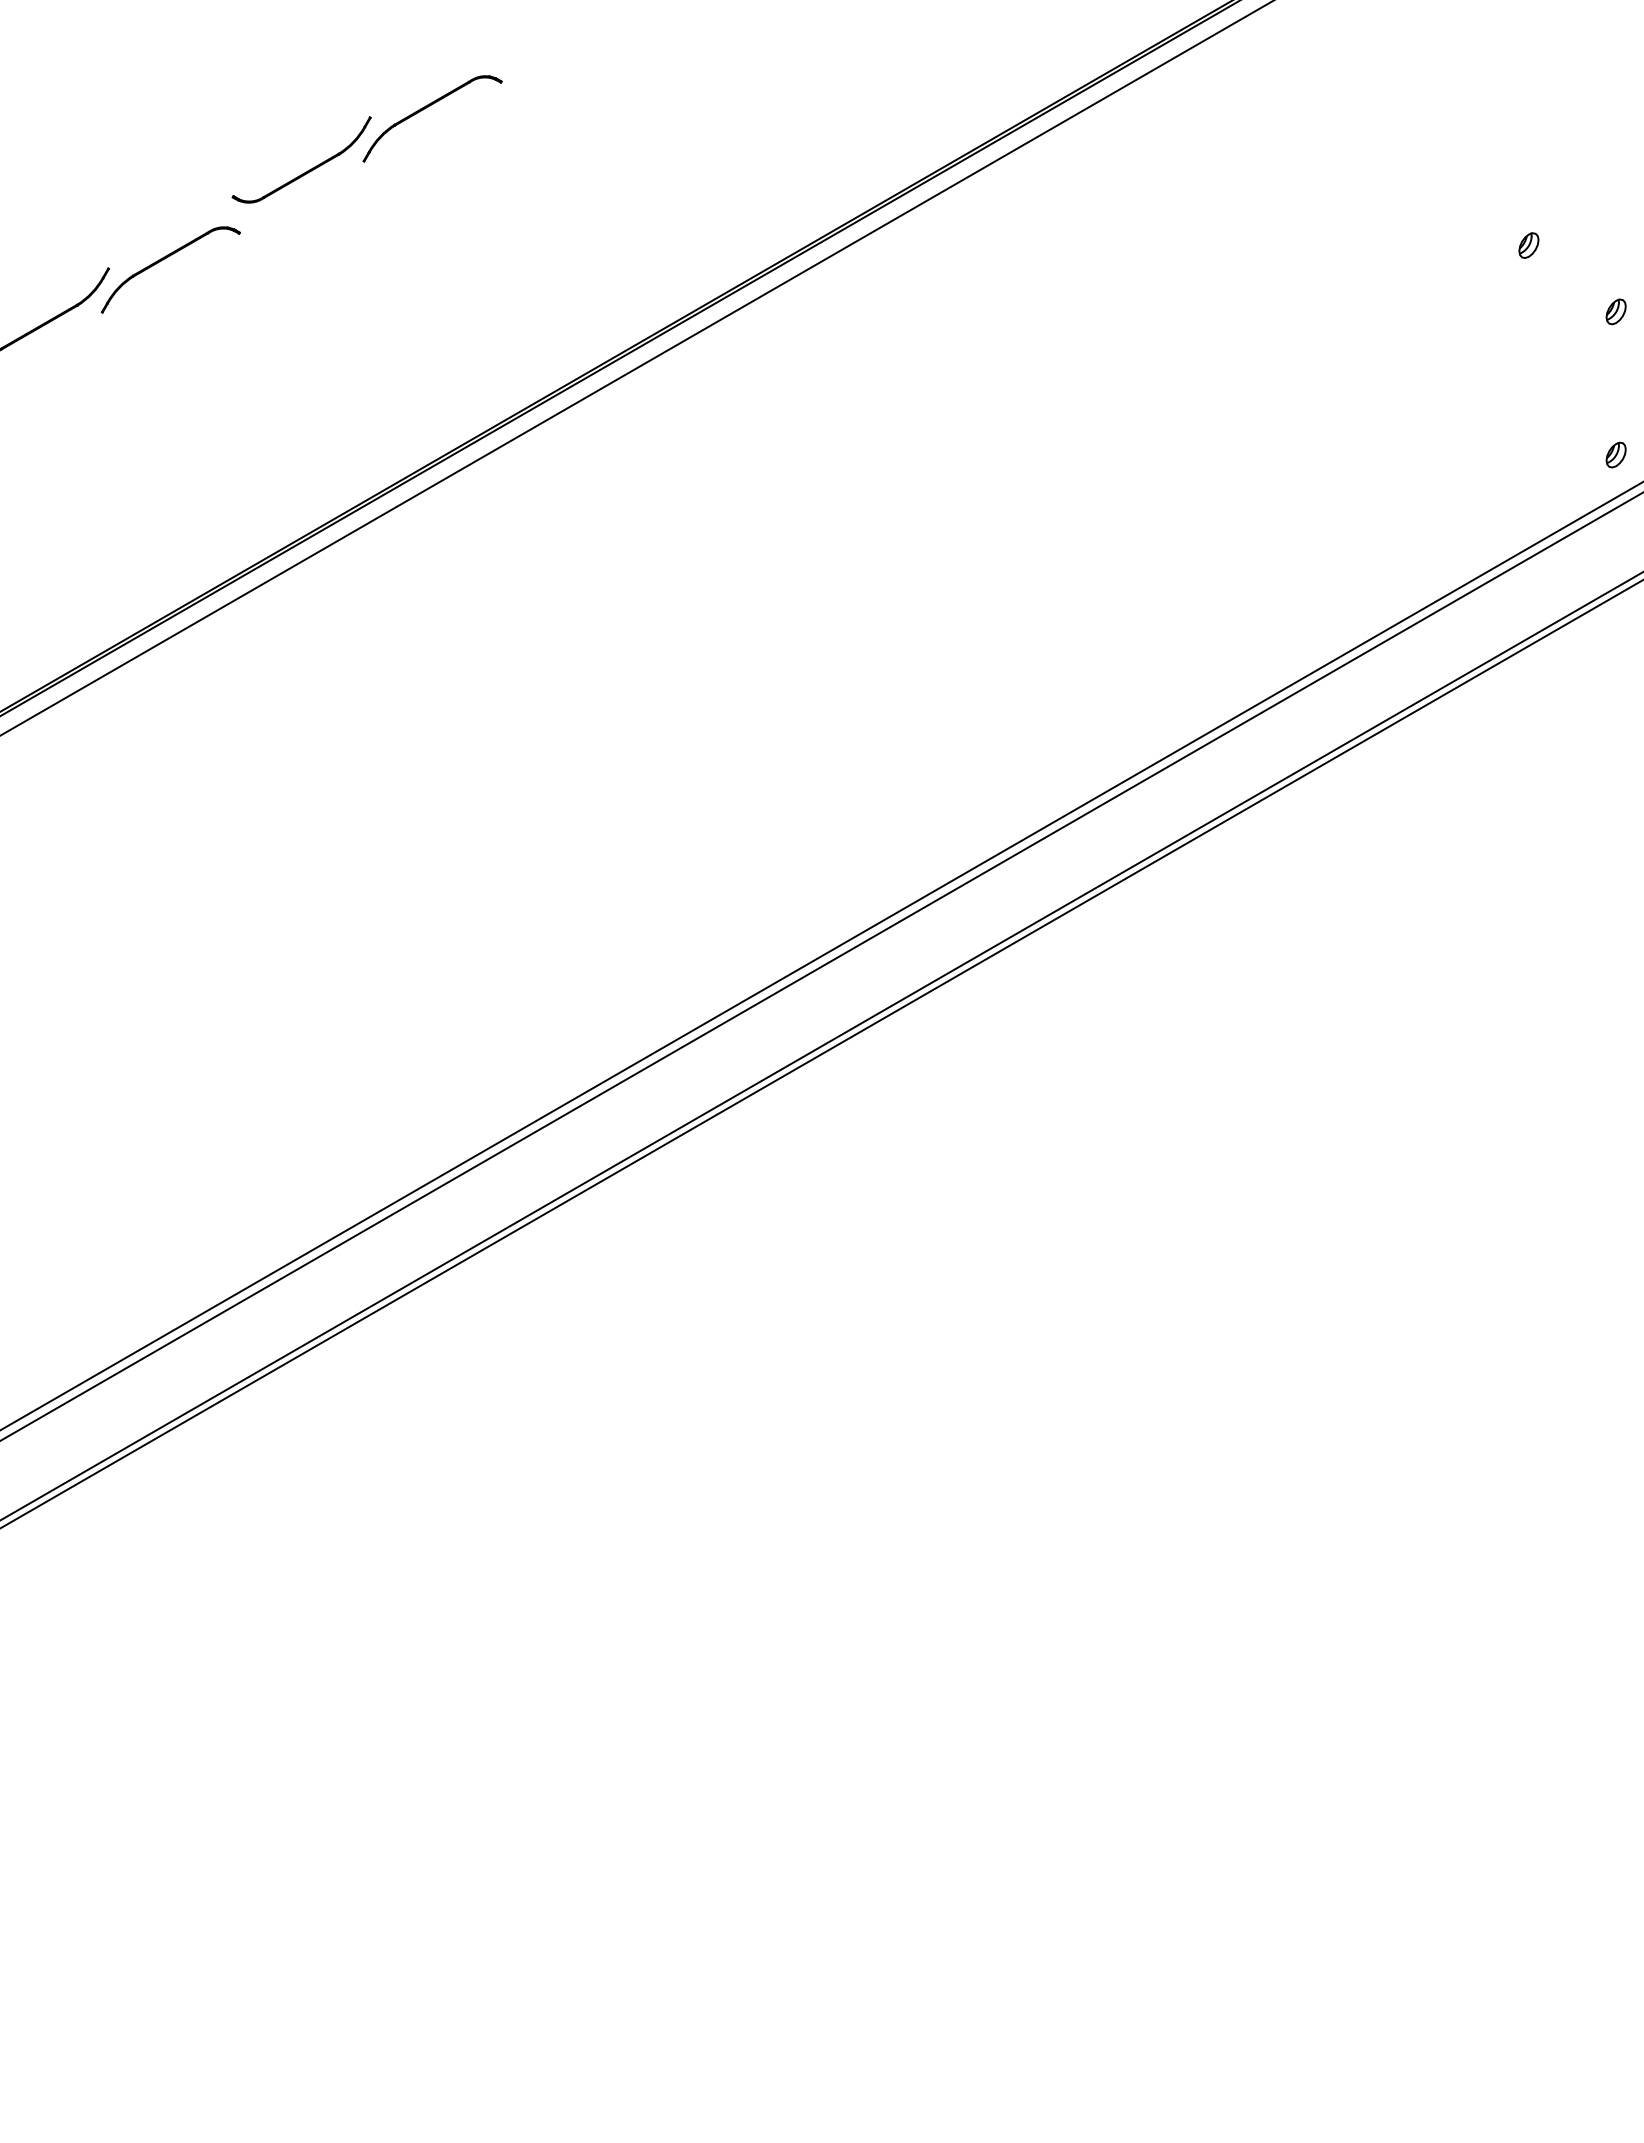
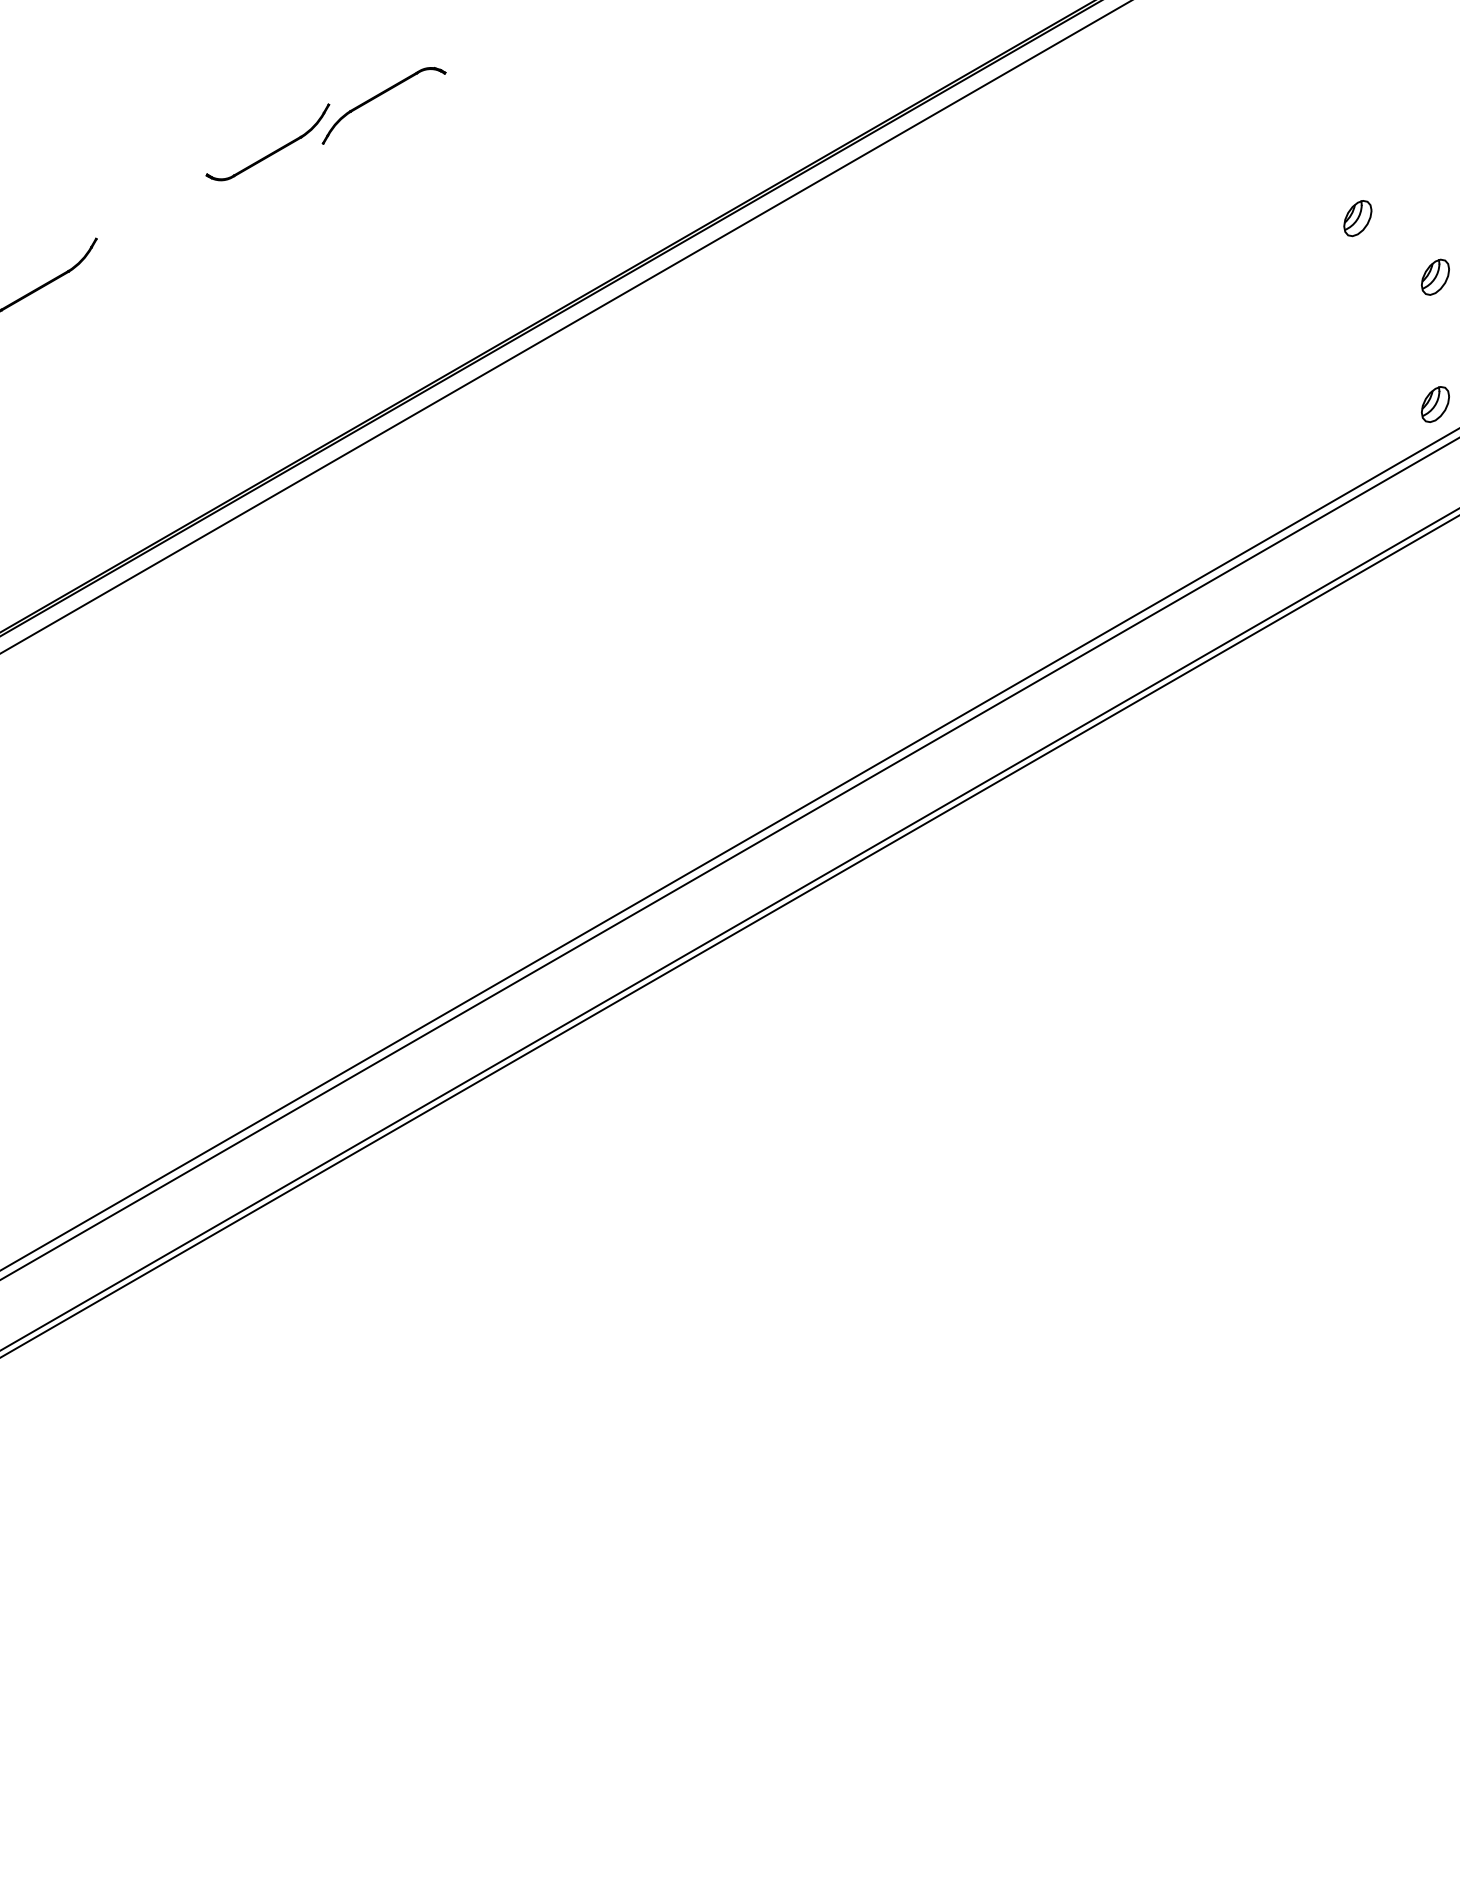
part: (1528, 245) -> (1357, 218), size x1.6
part: (165, 259) -> (146, 230), removed
part: (1615, 311) -> (1434, 276), size x1.6
part: (1615, 454) -> (1434, 403), size x1.6

